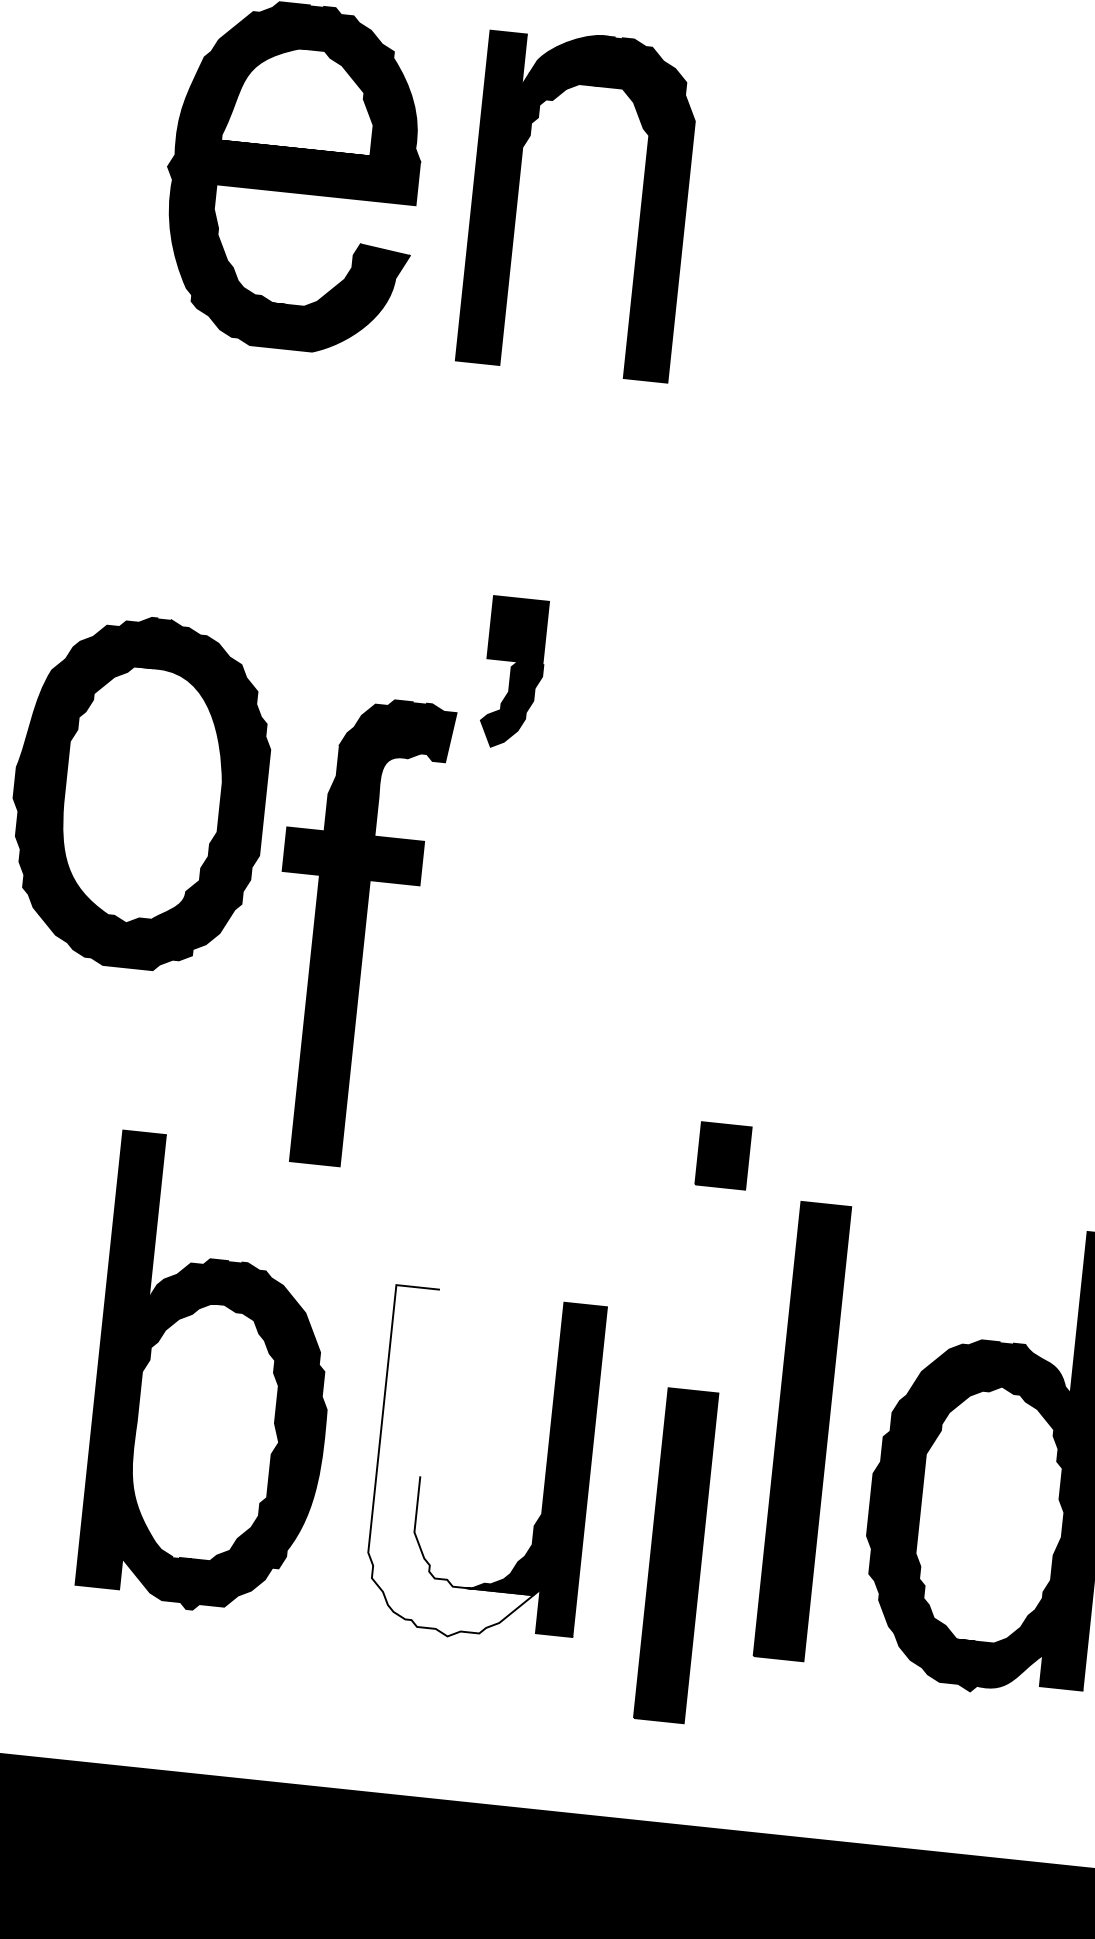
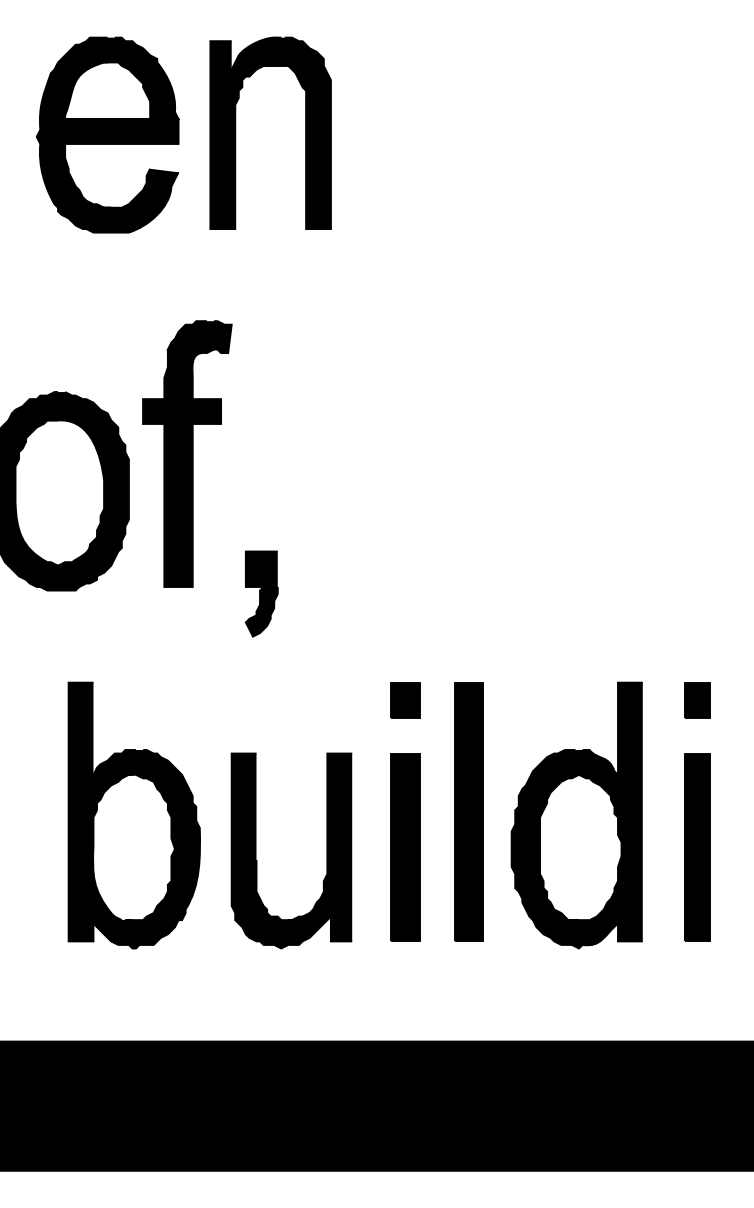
part: (513, 672) -> (261, 593), moved
part: (355, 931) -> (187, 453), moved
part: (723, 1156) -> (405, 700), moved
fill: (462, 1464) -> (279, 850), added
part: (676, 1555) -> (405, 847), moved

